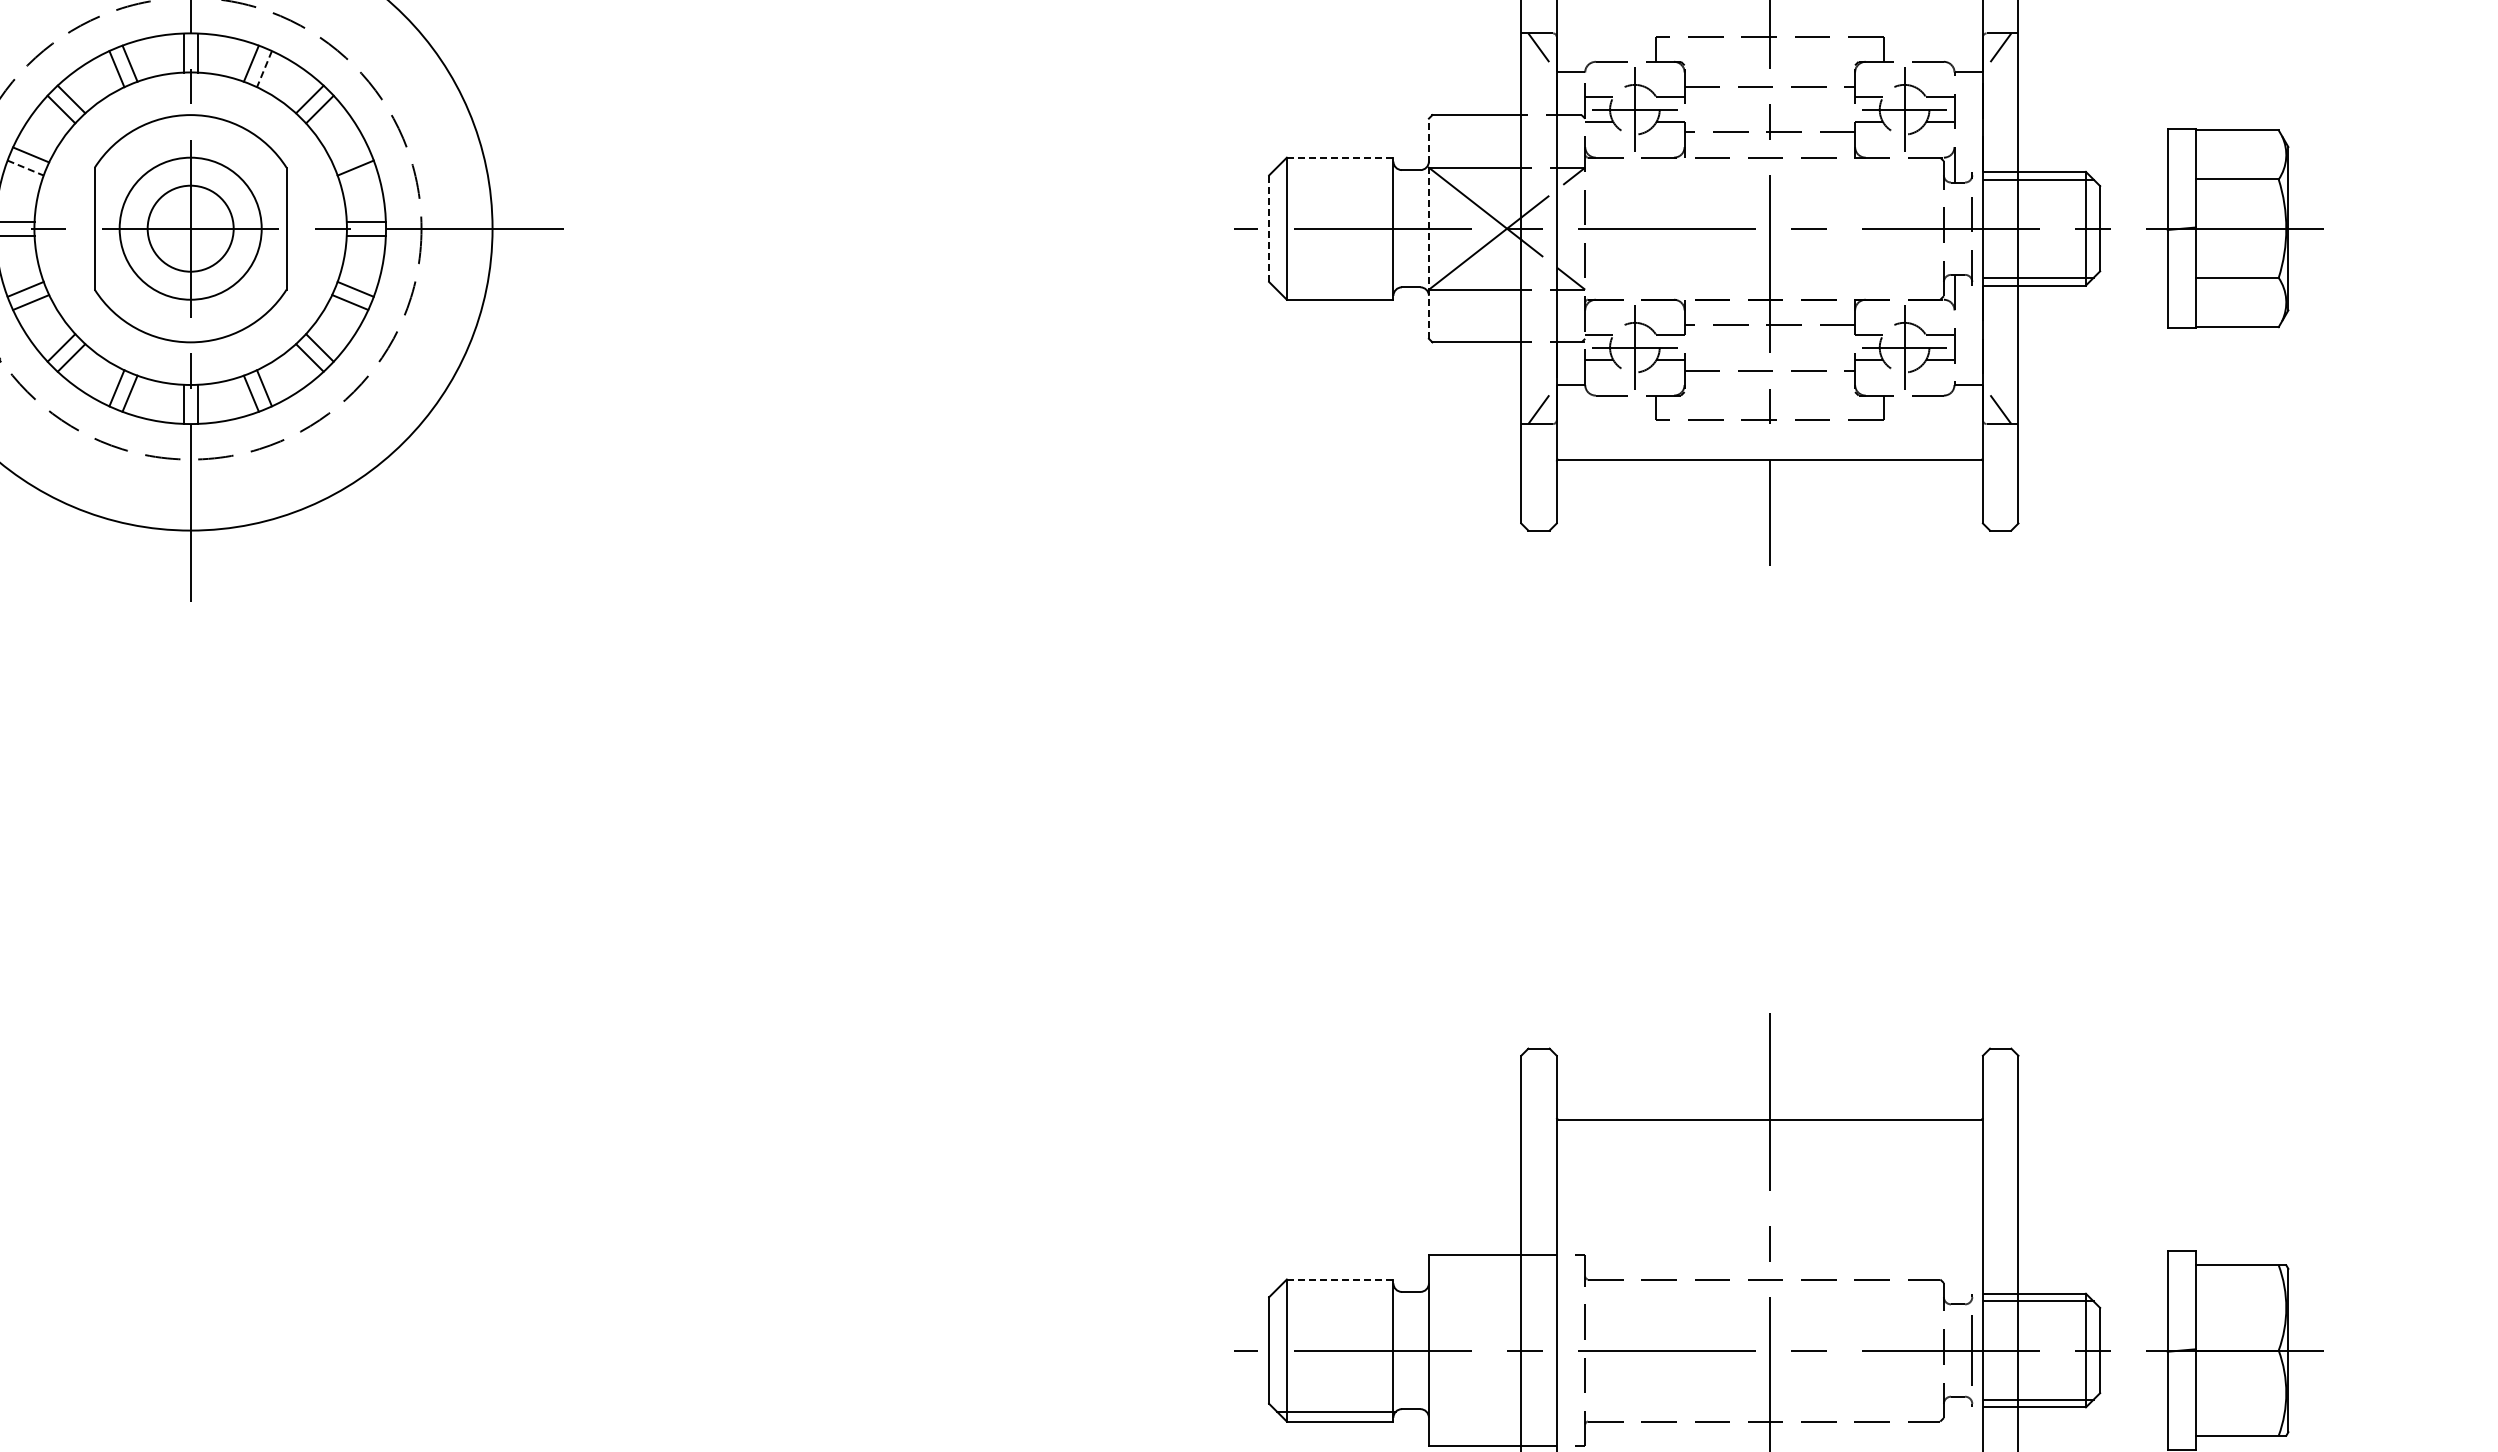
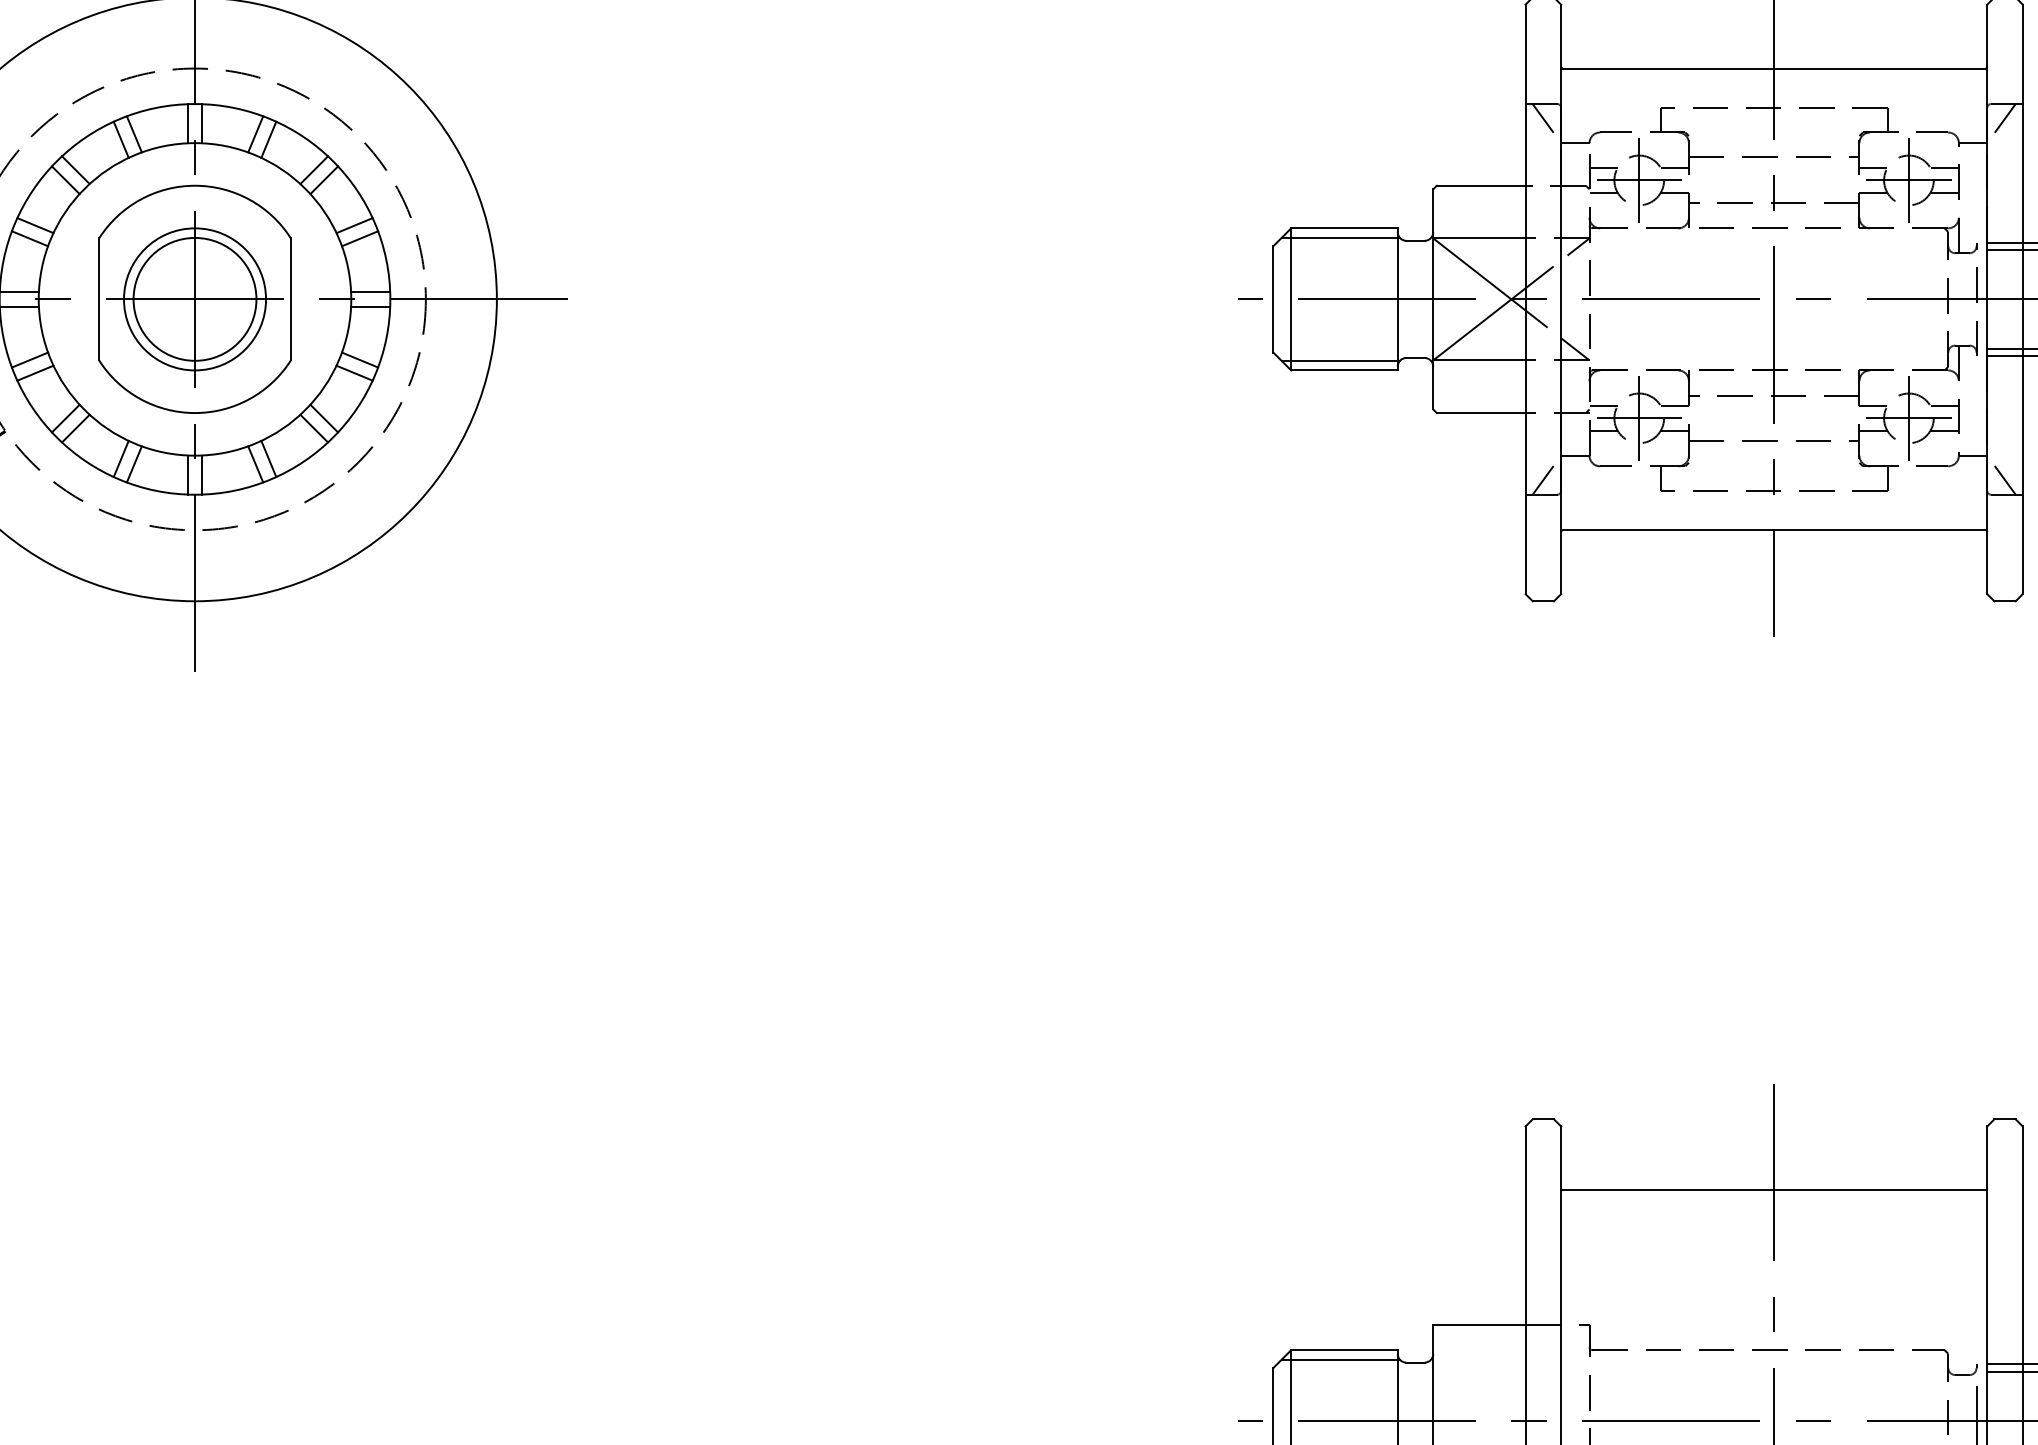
line: (264, 69) -> (268, 140), dashed -> solid
line: (350, 154) -> (354, 225), added
line: (1339, 157) -> (1343, 228), dashed -> solid
line: (1336, 167) -> (1340, 238), added
line: (25, 168) -> (29, 239), dashed -> solid
circle: (190, 228) -> (194, 299), size x1.43
line: (1269, 228) -> (1273, 299), dashed -> solid
line: (1428, 228) -> (1432, 299), dashed -> solid
line: (1336, 290) -> (1340, 361), added
line: (1339, 1279) -> (1343, 1350), dashed -> solid
line: (1336, 1289) -> (1340, 1360), added

